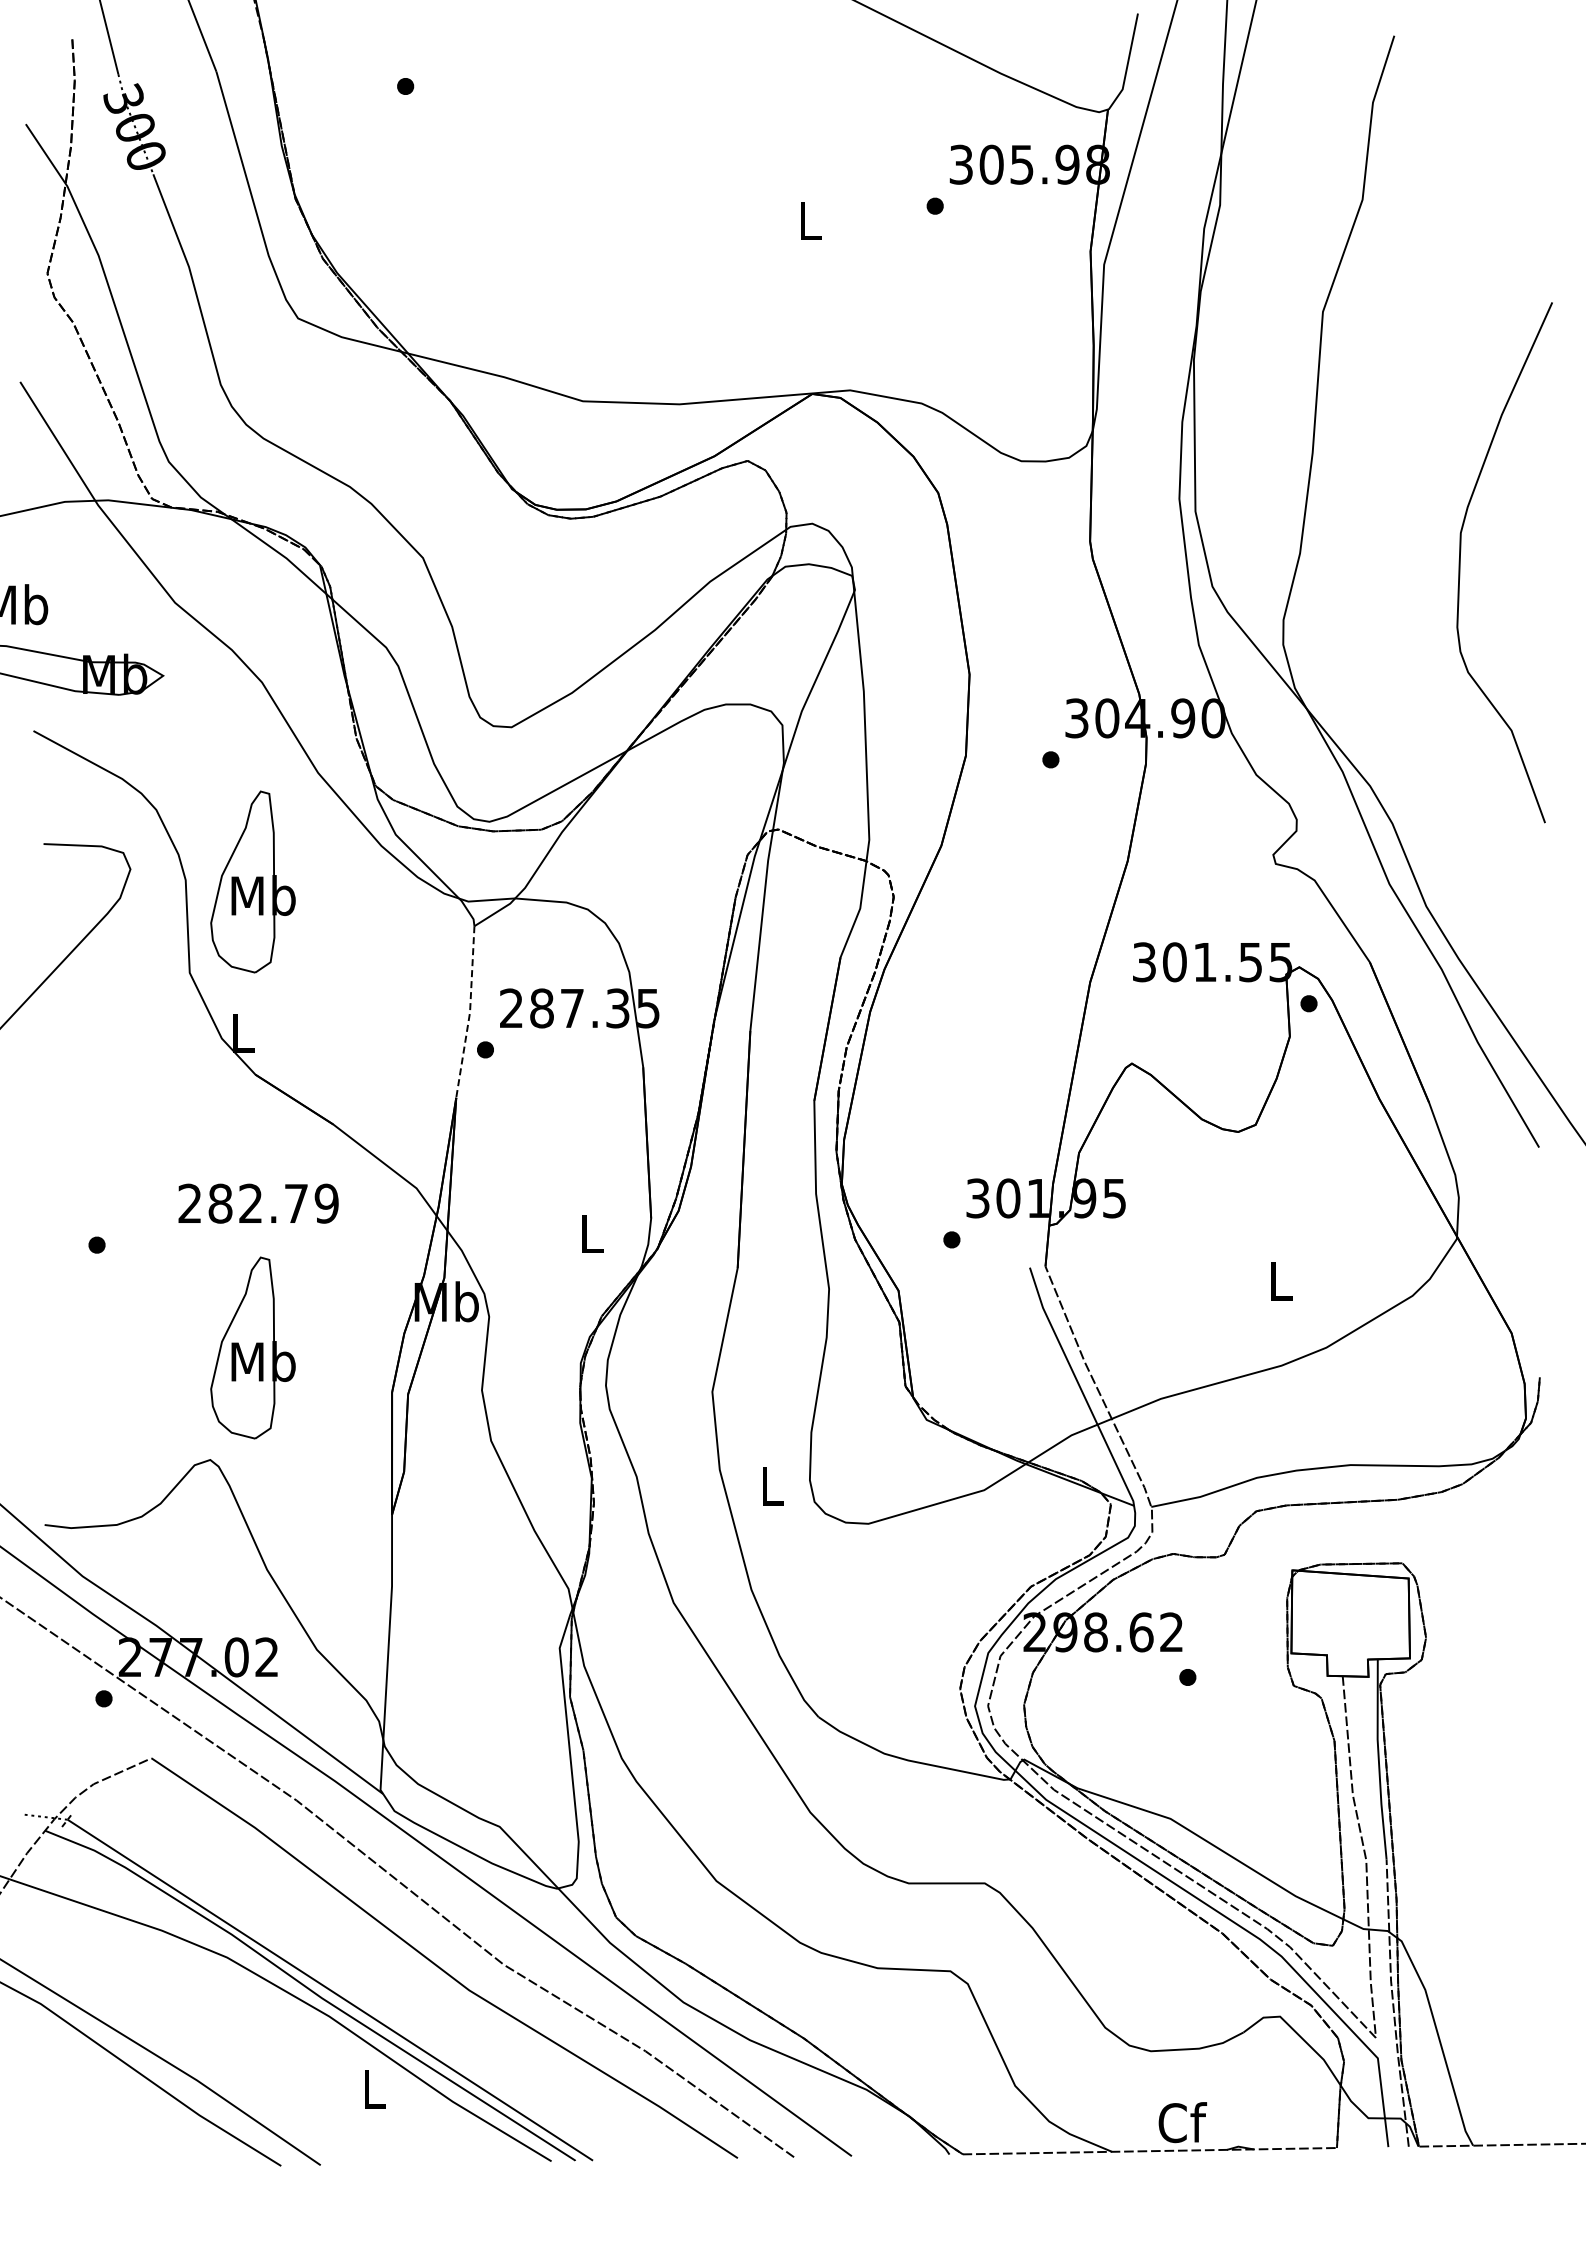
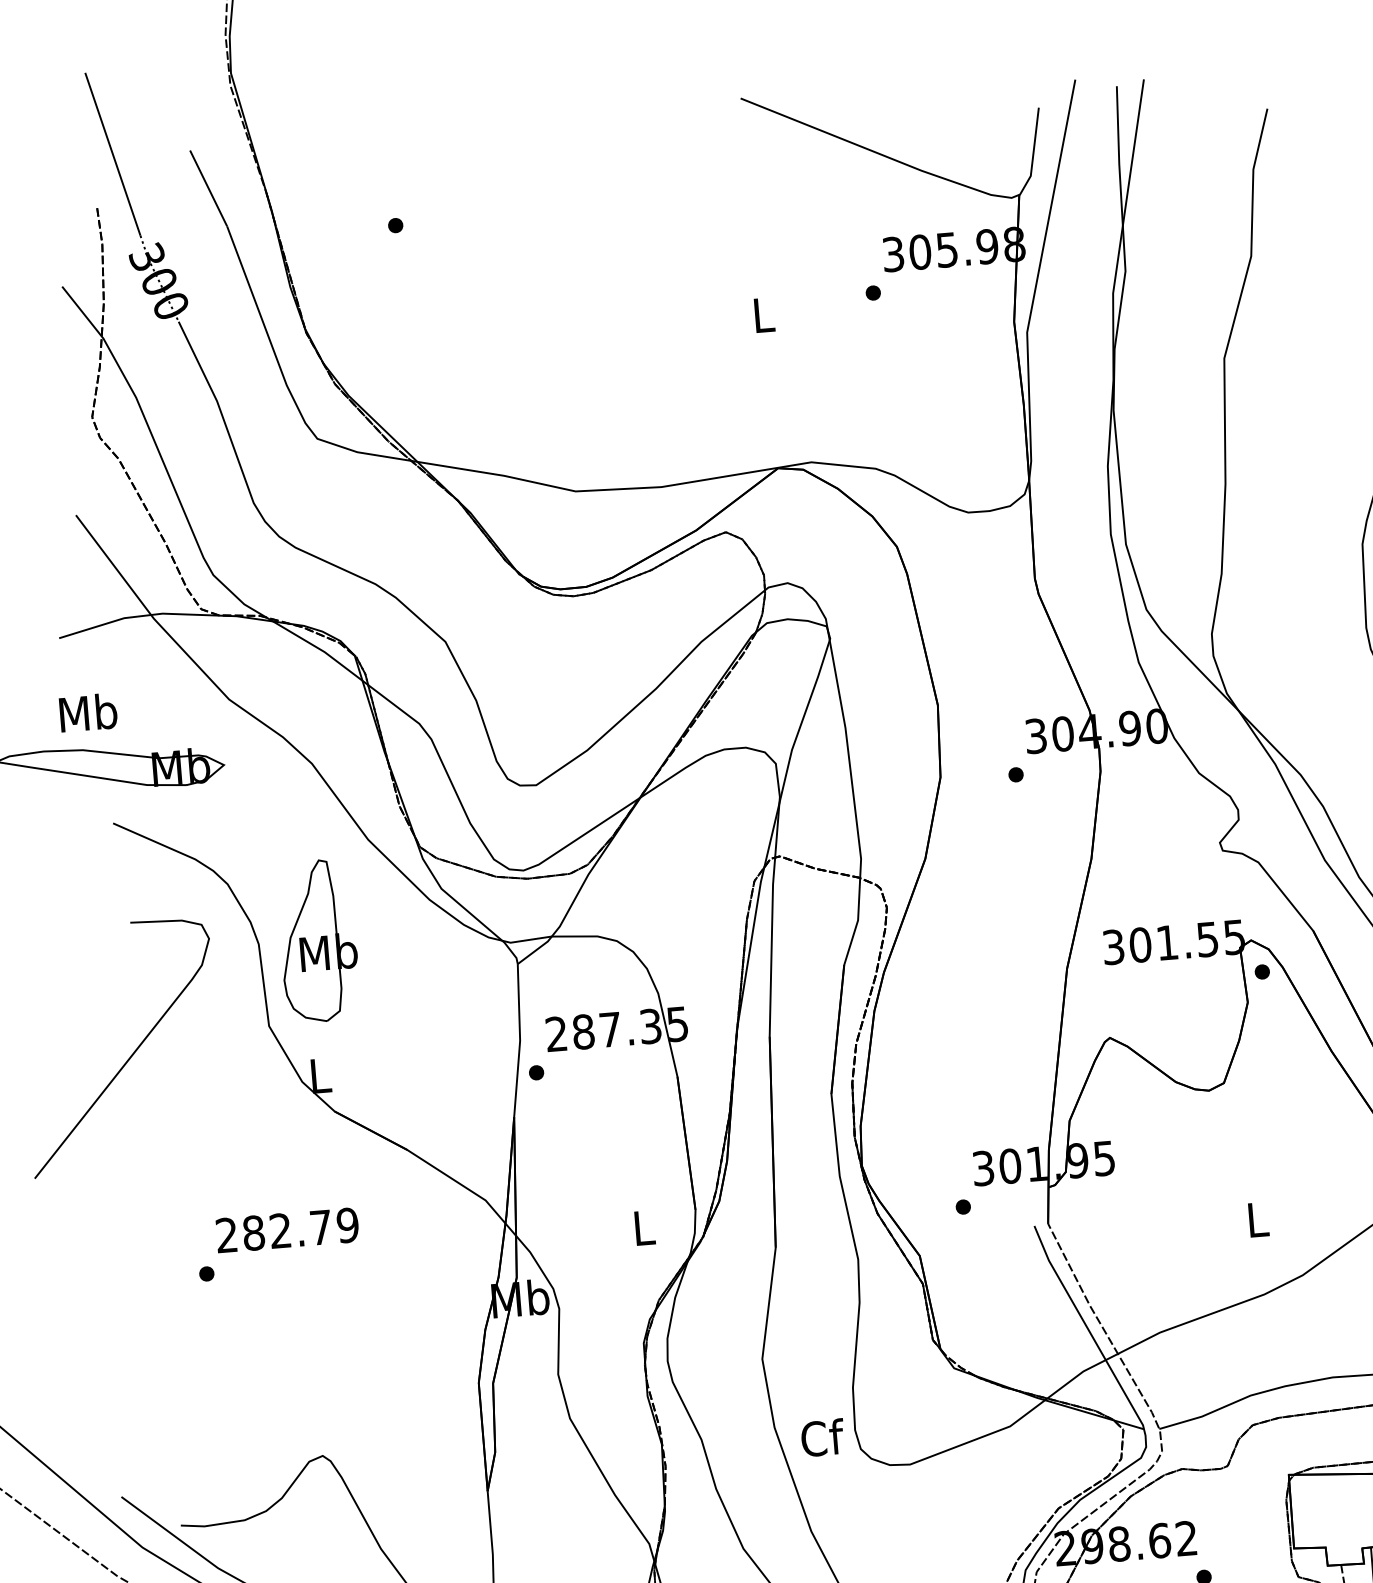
line: (470, 1012) -> (520, 1040), dashed -> solid
text: (258, 1203) -> (287, 1230), moved
part: (252, 1347) -> (351, 1353), removed
text: (773, 1485) -> (823, 1437), L -> Cf

